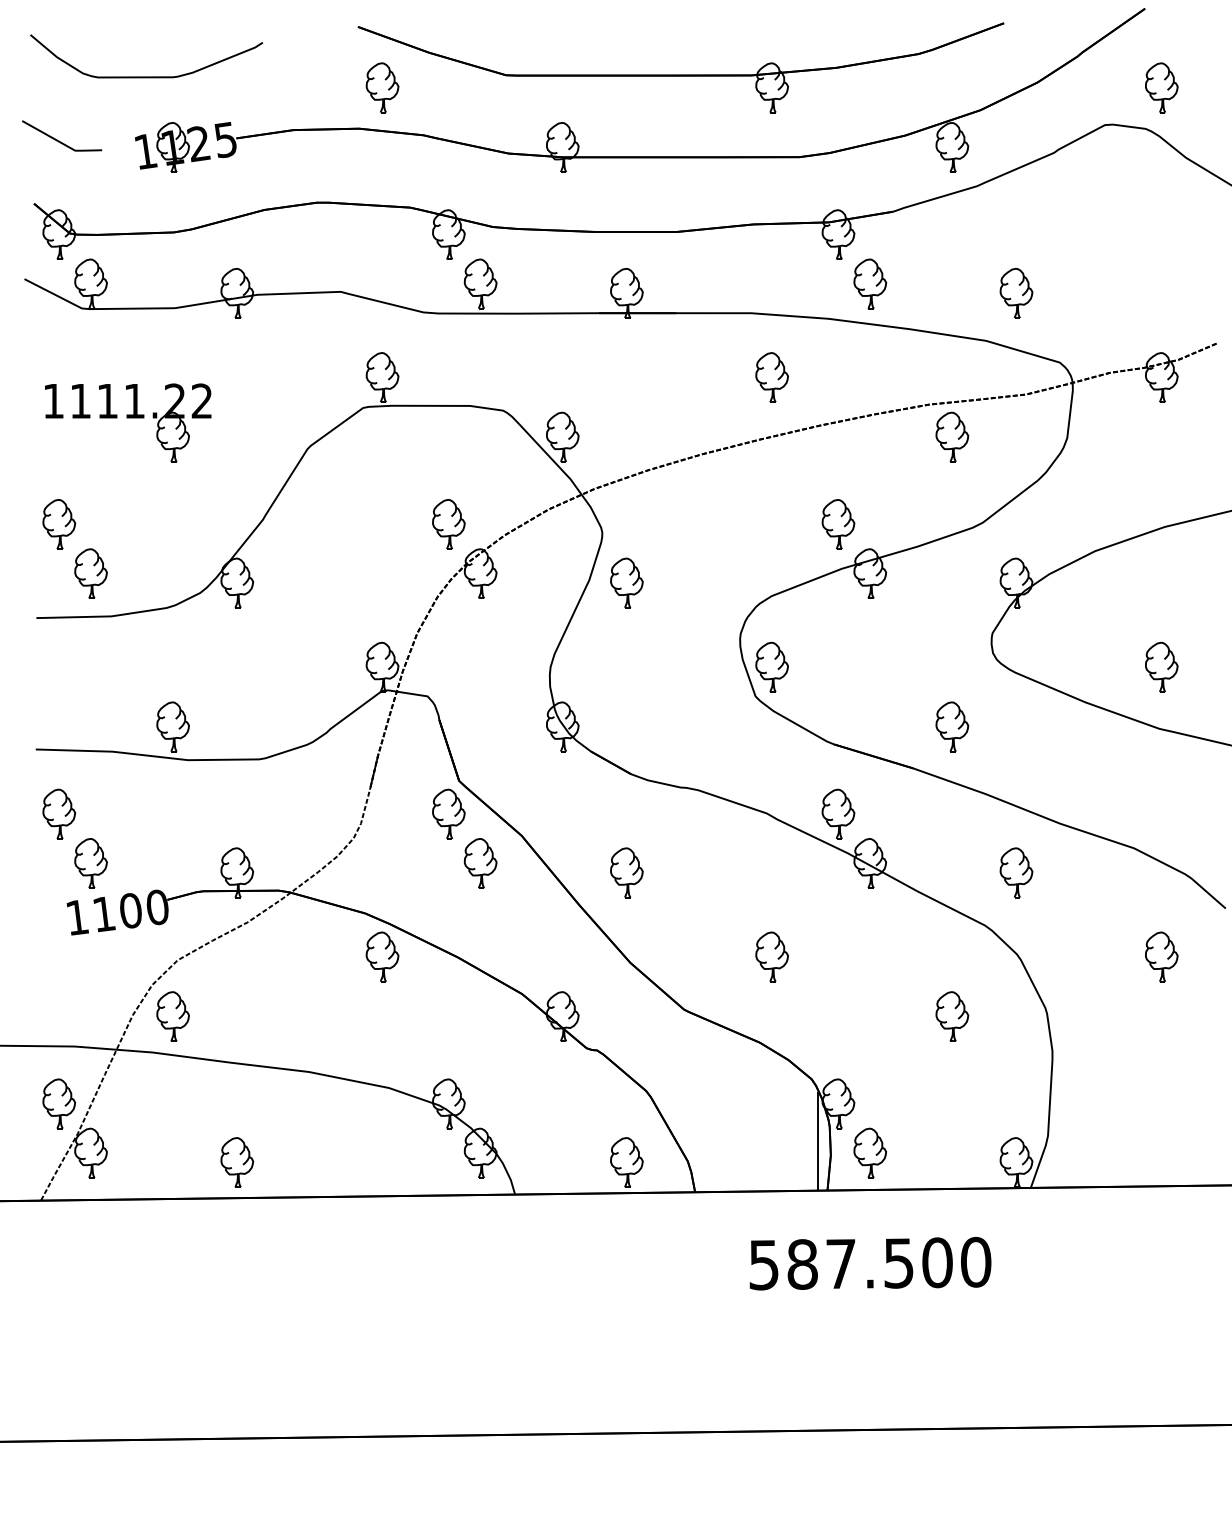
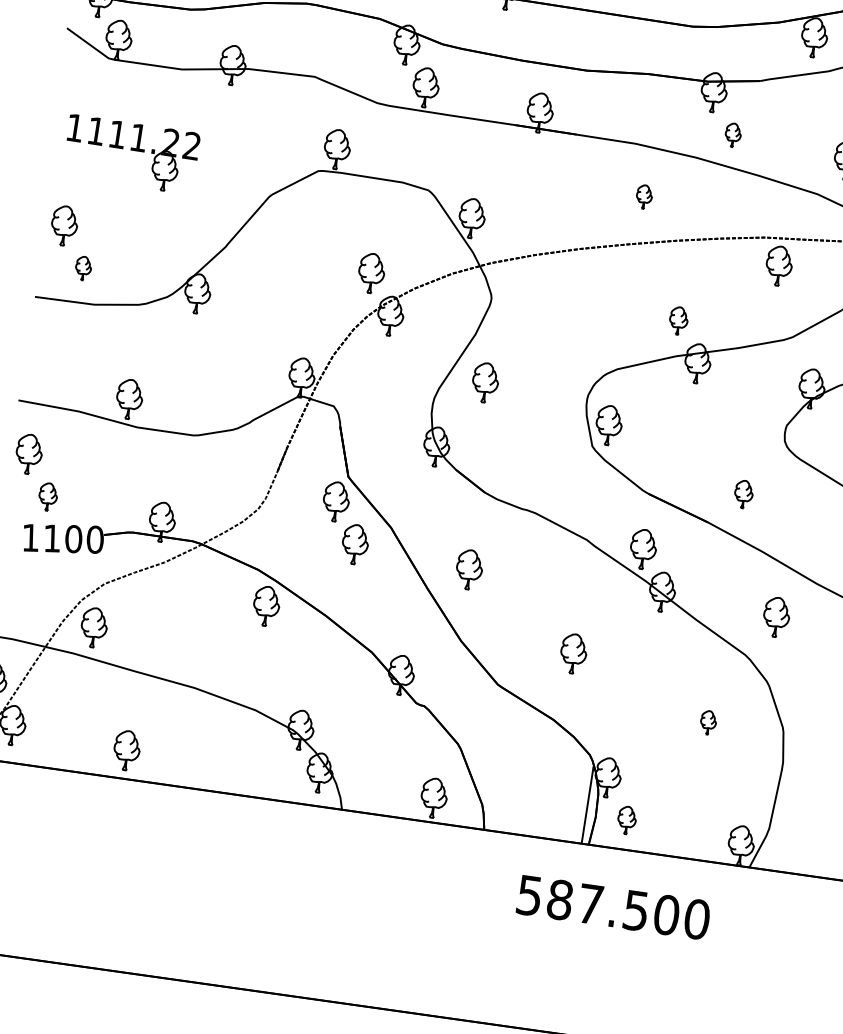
part: (870, 283) -> (733, 134), size x0.6
part: (771, 377) -> (643, 196), size x0.6
part: (838, 524) -> (678, 320), size x0.7
part: (90, 573) -> (83, 268), size x0.6
part: (626, 582) -> (485, 382), moved
part: (952, 726) -> (743, 494), size x0.7
part: (90, 863) -> (47, 496), size x0.7
part: (952, 1016) -> (708, 722), size x0.6
part: (869, 1152) -> (626, 819), size x0.7

